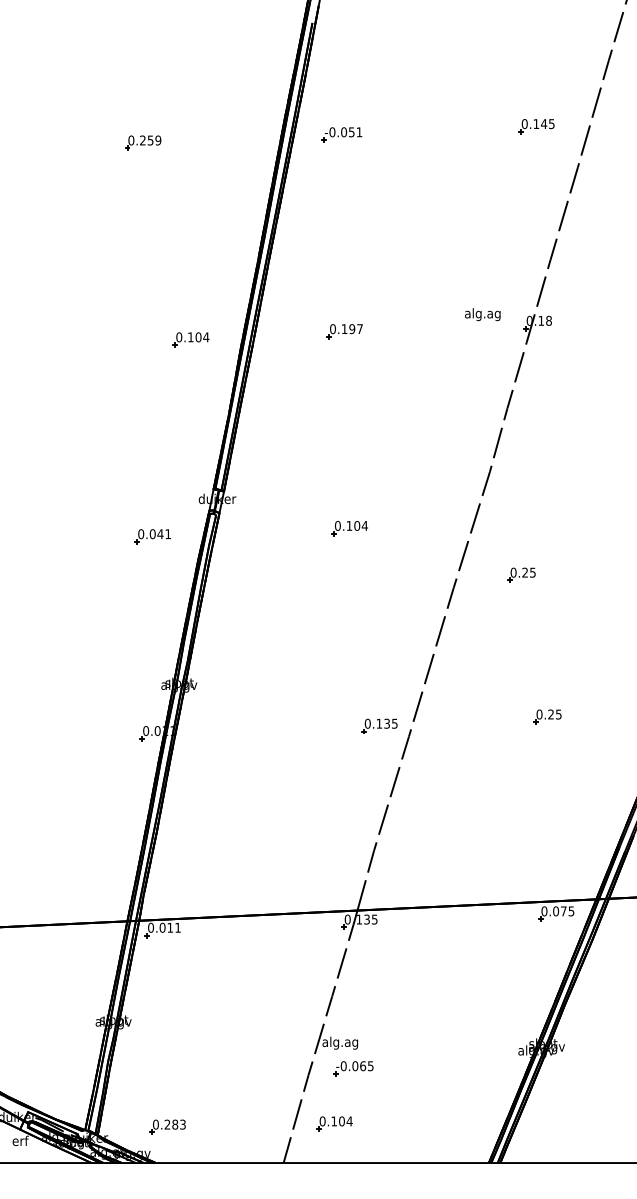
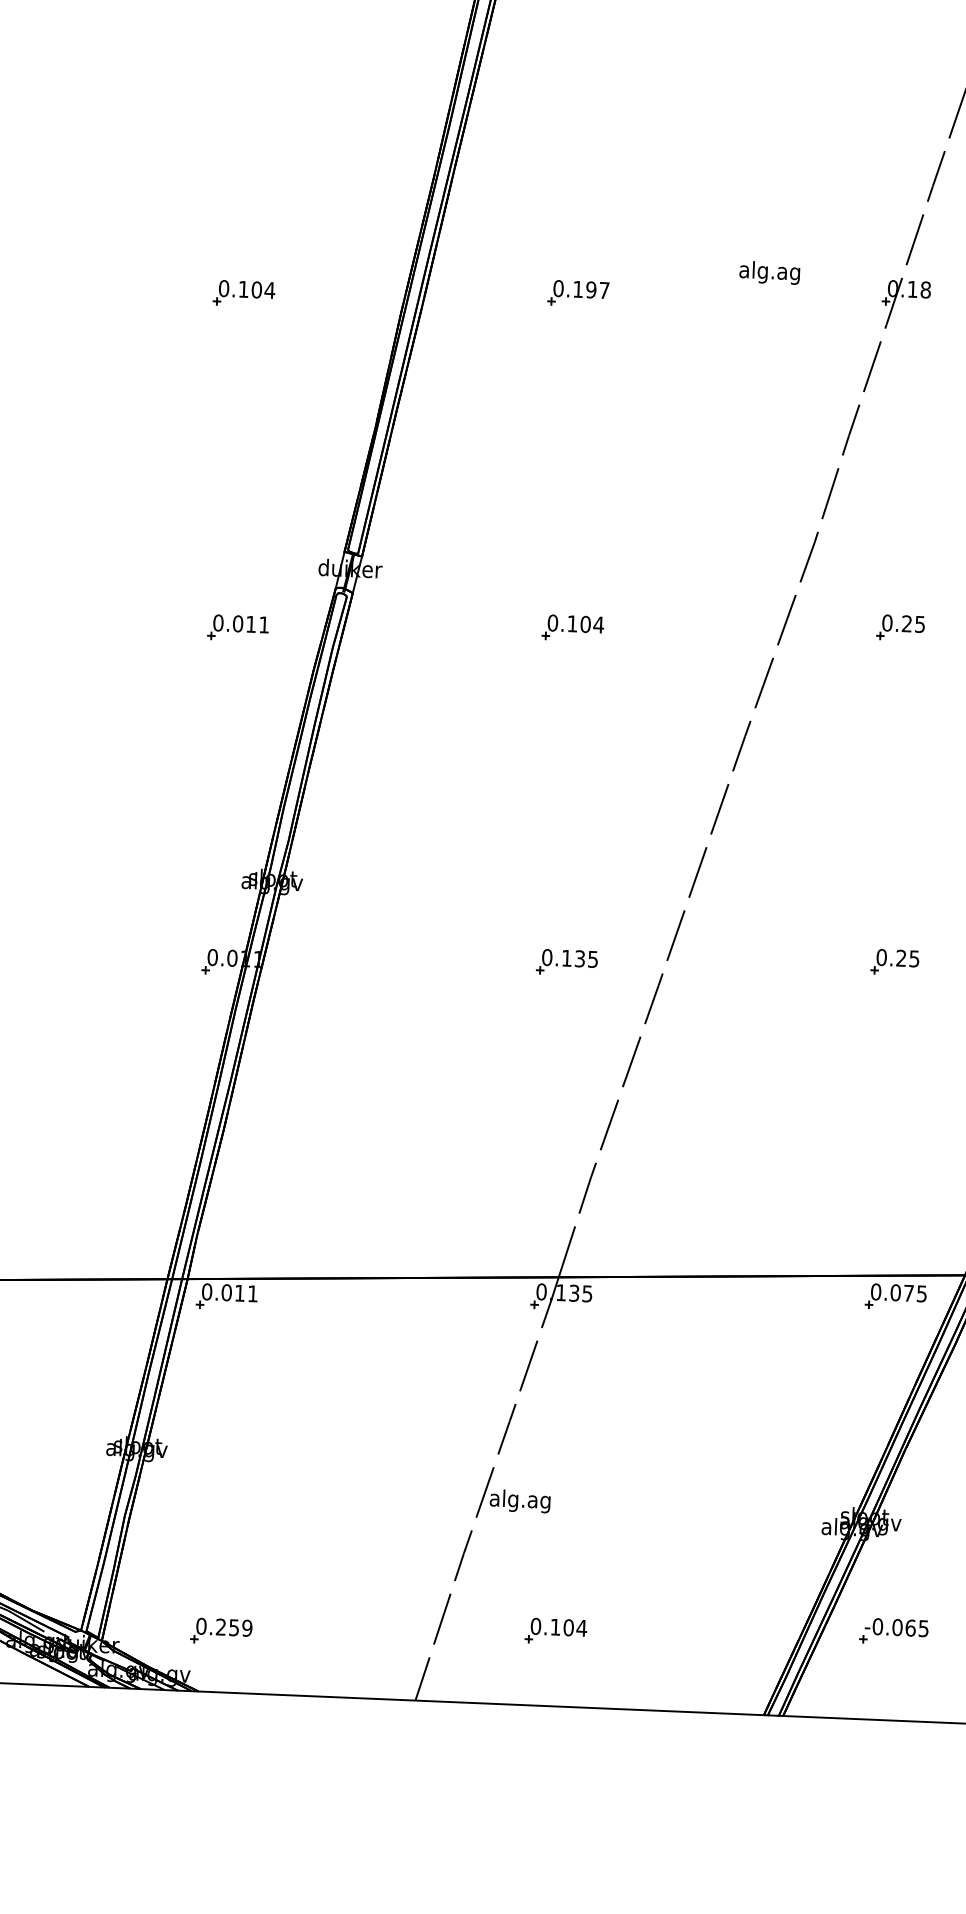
text: (482, 314) -> (769, 272), moved
part: (190, 339) -> (242, 293), moved
text: (160, 534) -> (251, 624), 0.041 -> 0.011
part: (521, 574) -> (900, 626), moved
part: (379, 725) -> (566, 961), moved
part: (353, 1068) -> (894, 1631), moved
part: (334, 1123) -> (555, 1630), moved
text: (178, 1124) -> (239, 1627), 0.283 -> 0.259

